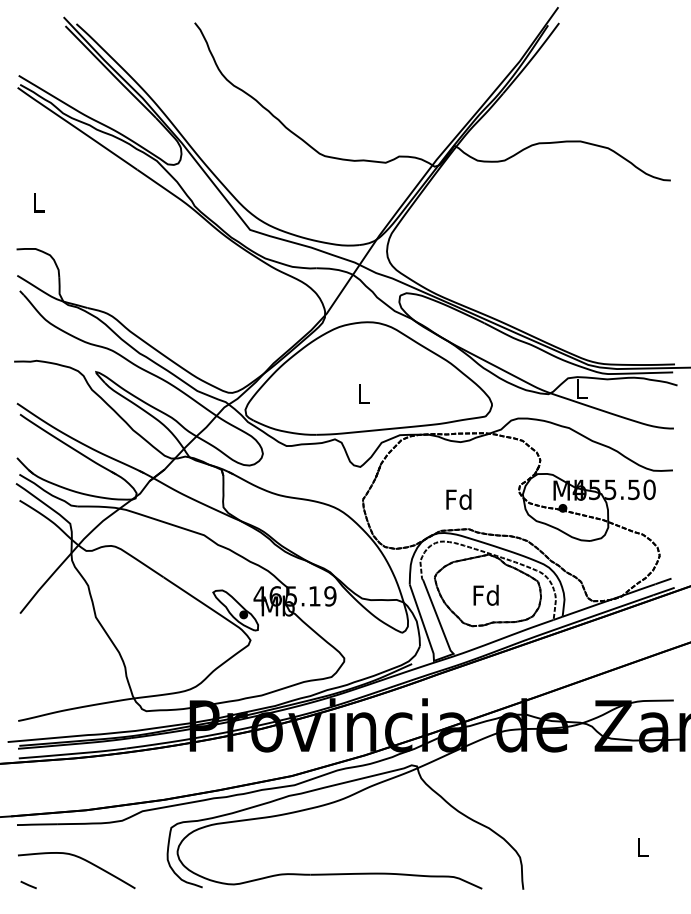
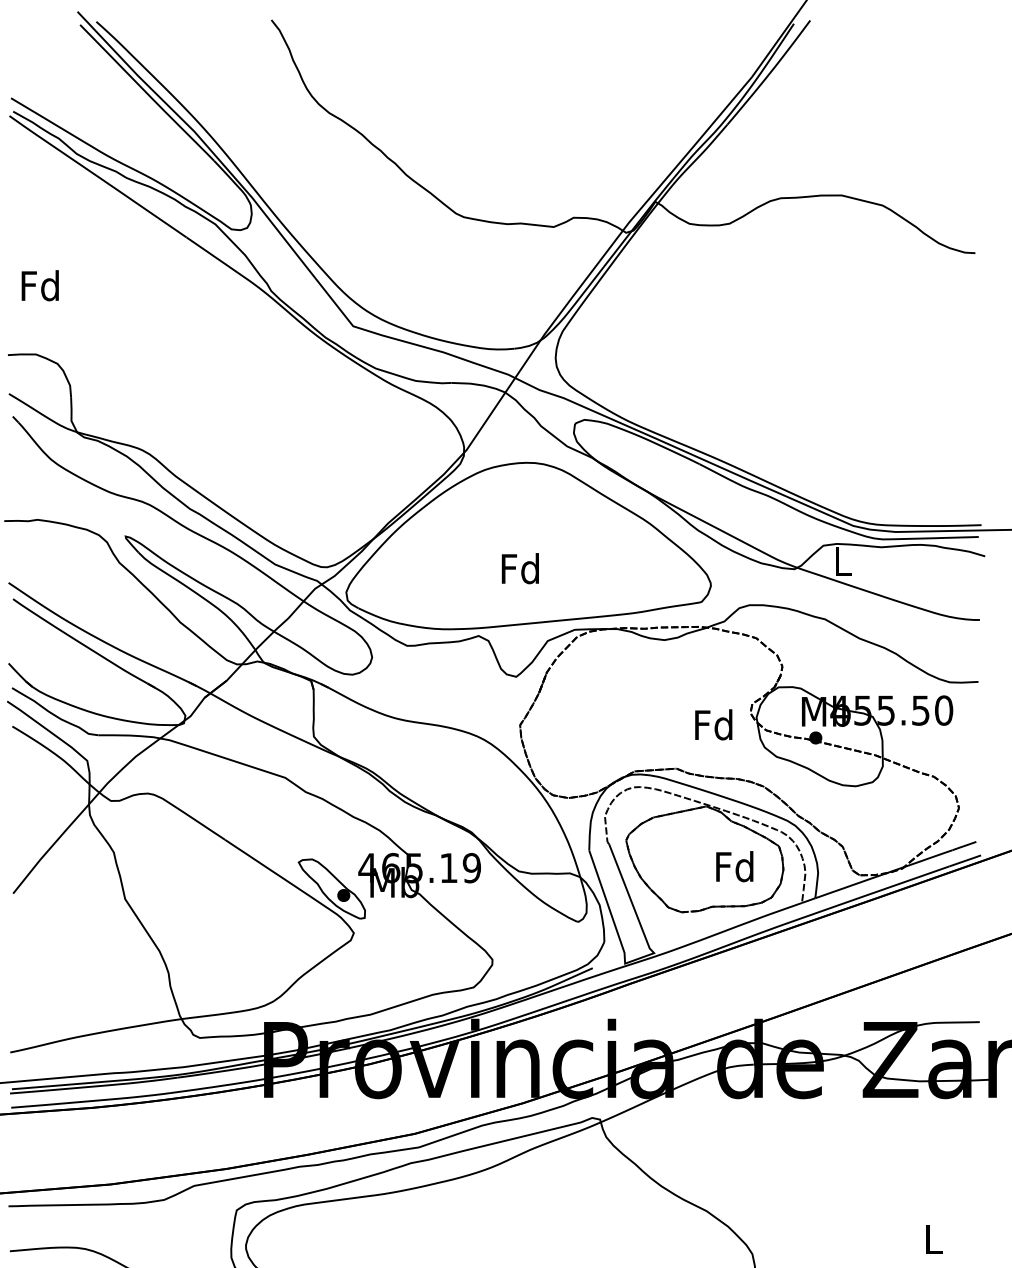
text: (38, 202) -> (40, 285), L -> Fd
text: (362, 393) -> (519, 568), L -> Fd
text: (458, 499) -> (713, 724), moved
text: (485, 594) -> (733, 865), moved

